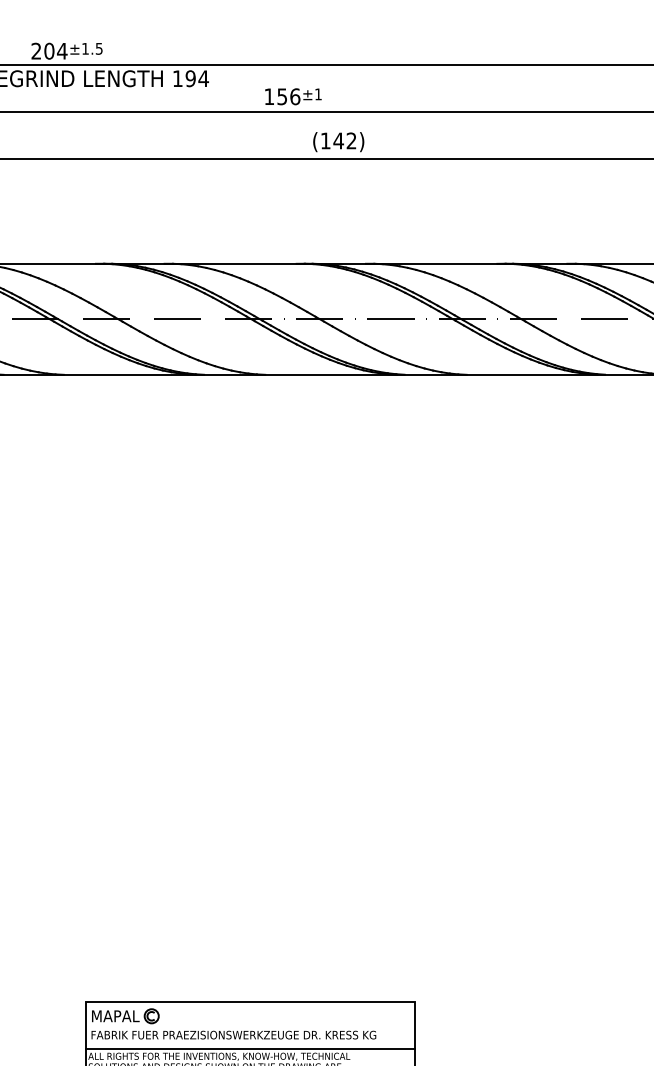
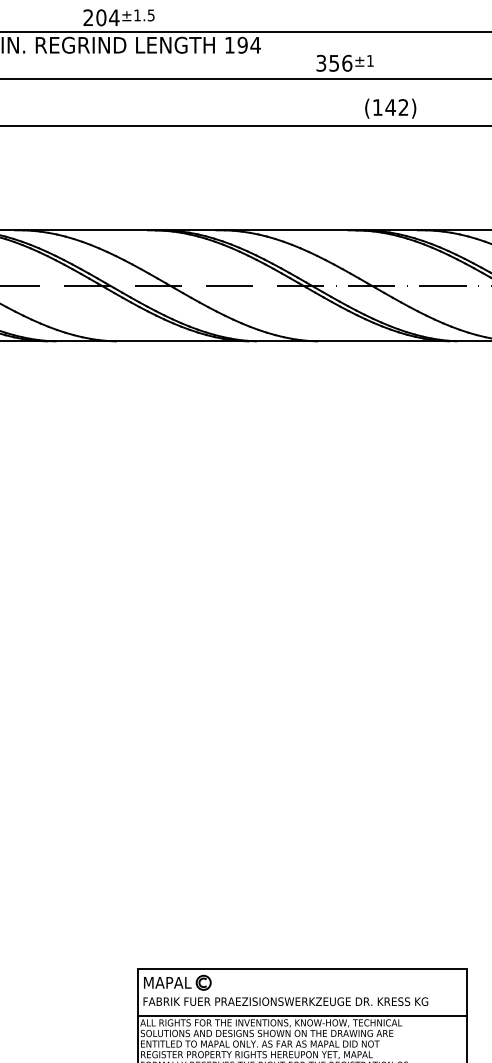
text: (269, 96) -> (321, 63), 156 -> 356

